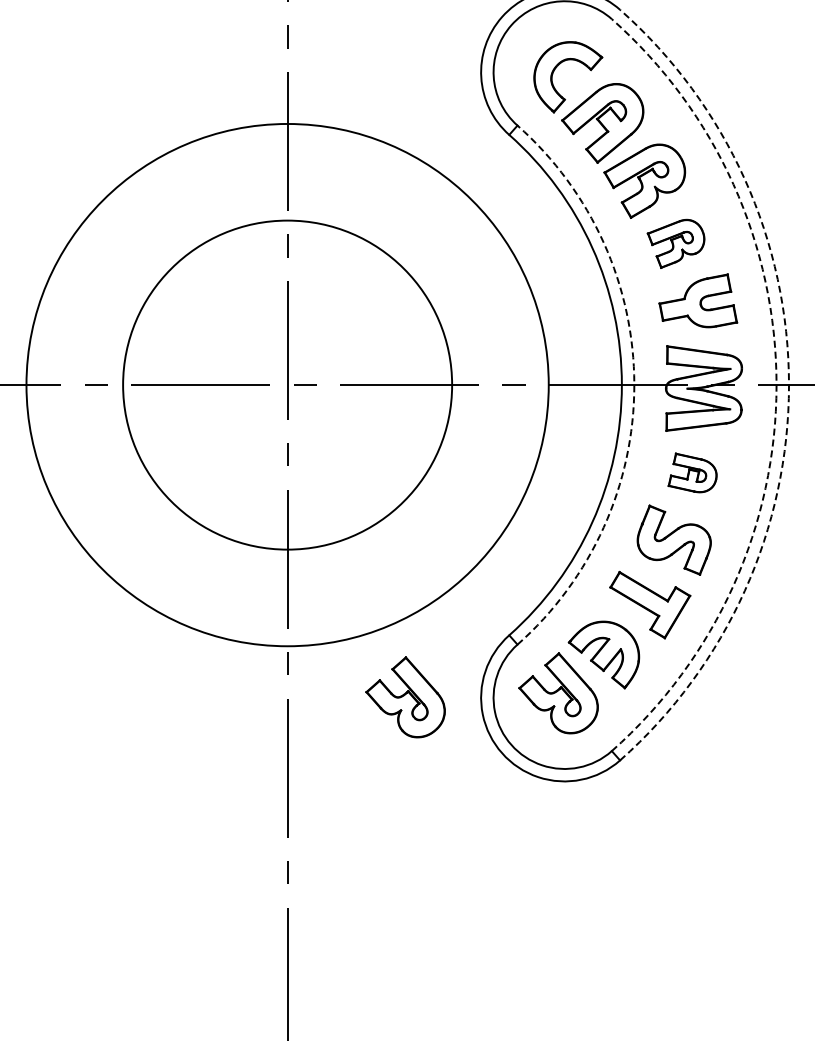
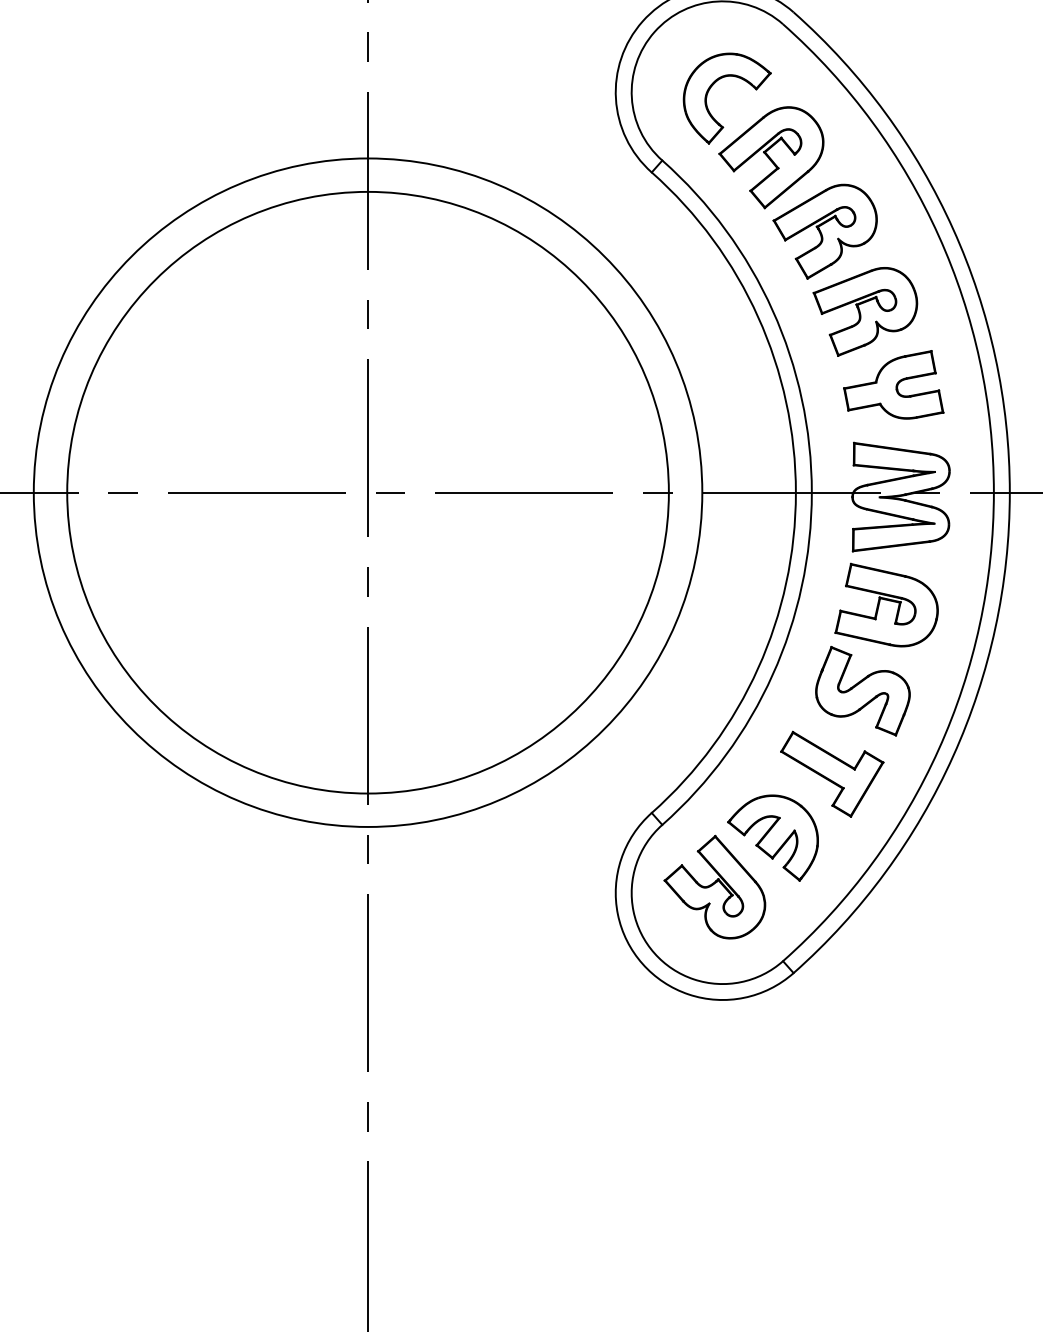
part: (675, 243) -> (864, 311), size x1.43
circle: (287, 385) -> (367, 493), size x1.43
arc: (634, 385) -> (812, 493), dashed -> solid
arc: (776, 385) -> (993, 493), dashed -> solid
arc: (789, 385) -> (1010, 493), dashed -> solid
part: (692, 472) -> (886, 604), size x1.67
part: (405, 697) -> (518, 892), removed

